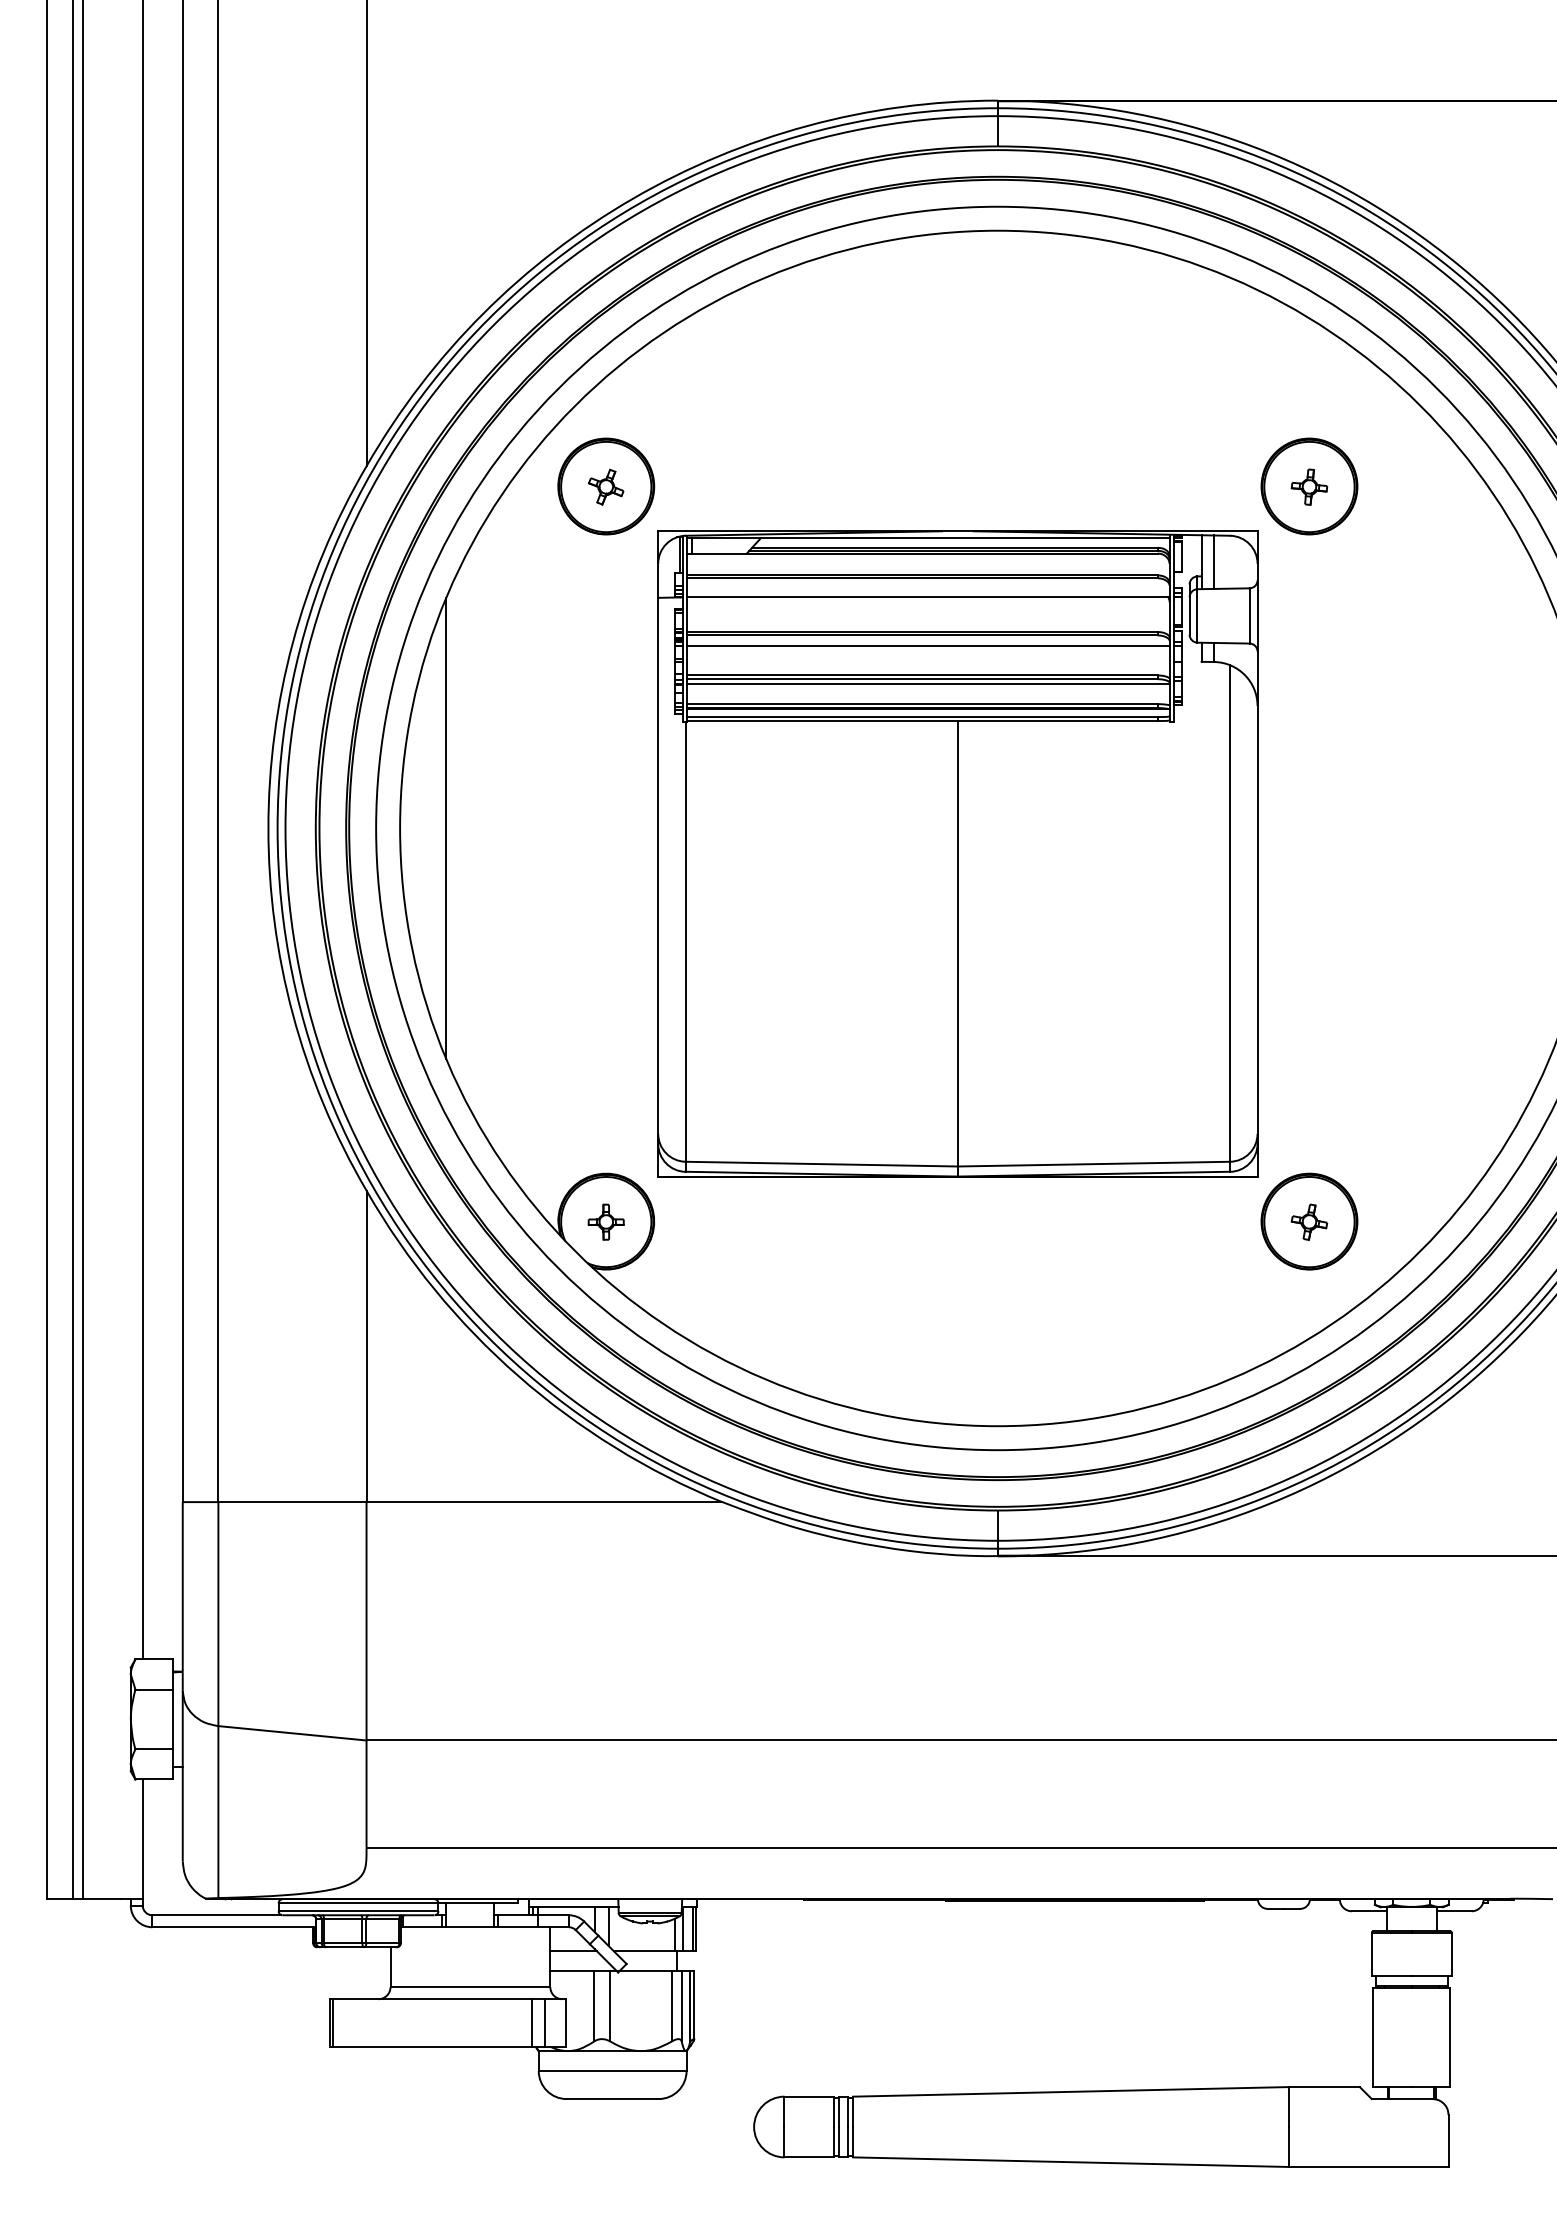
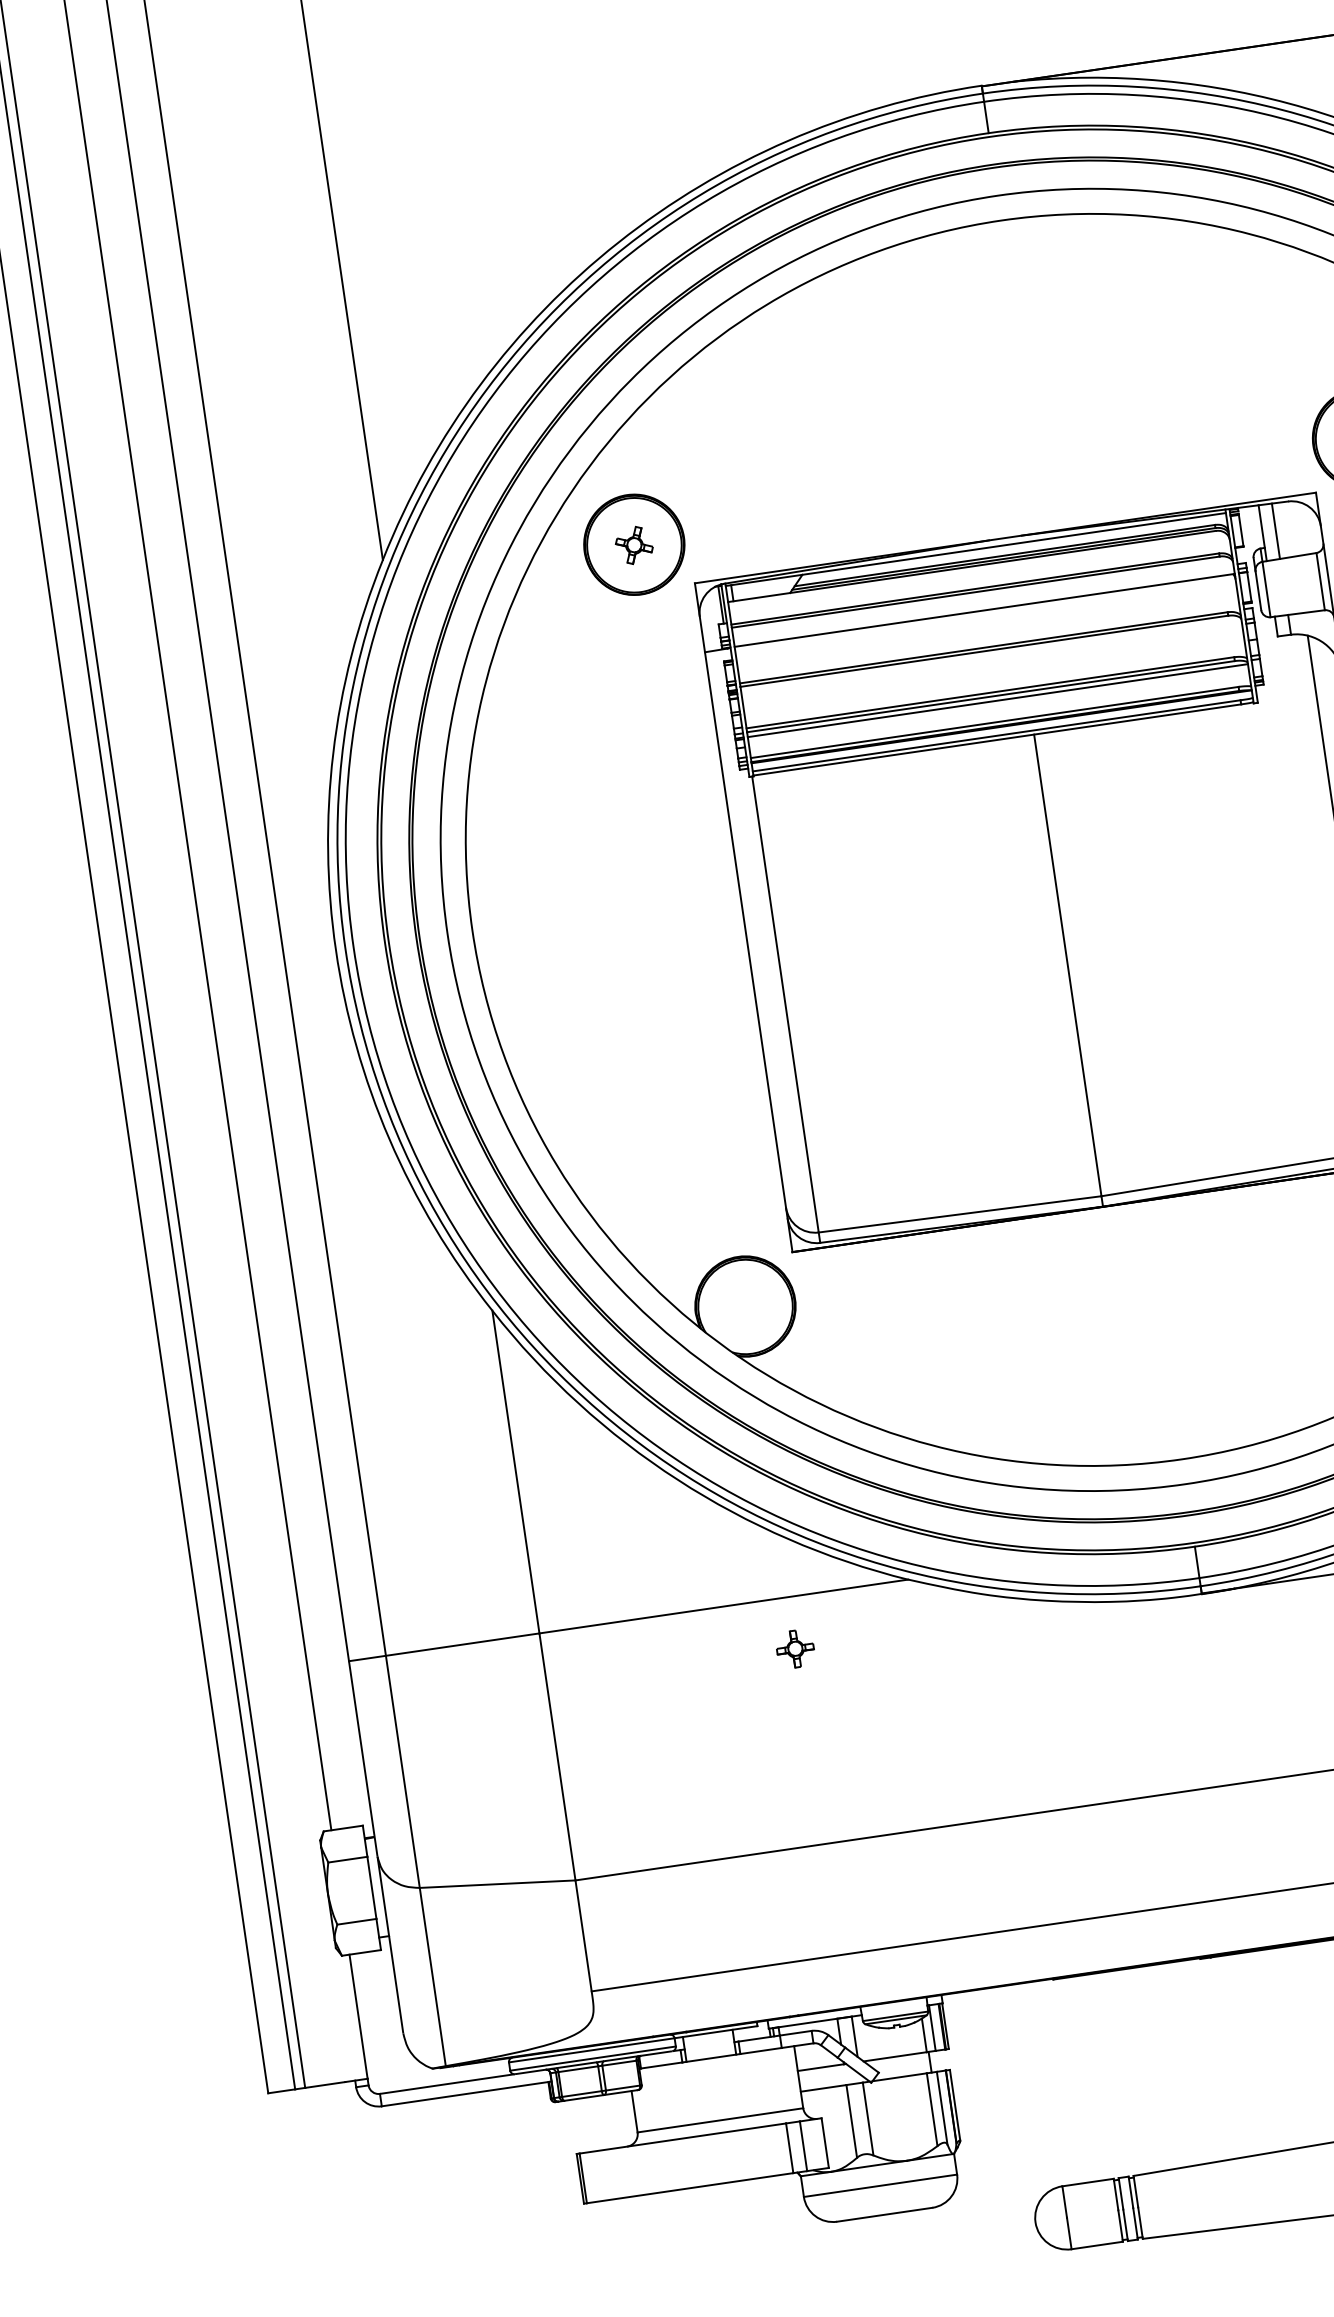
line: (927, 646) -> (991, 661), removed
line: (446, 828) -> (520, 923), removed
part: (605, 1221) -> (794, 1648), moved

